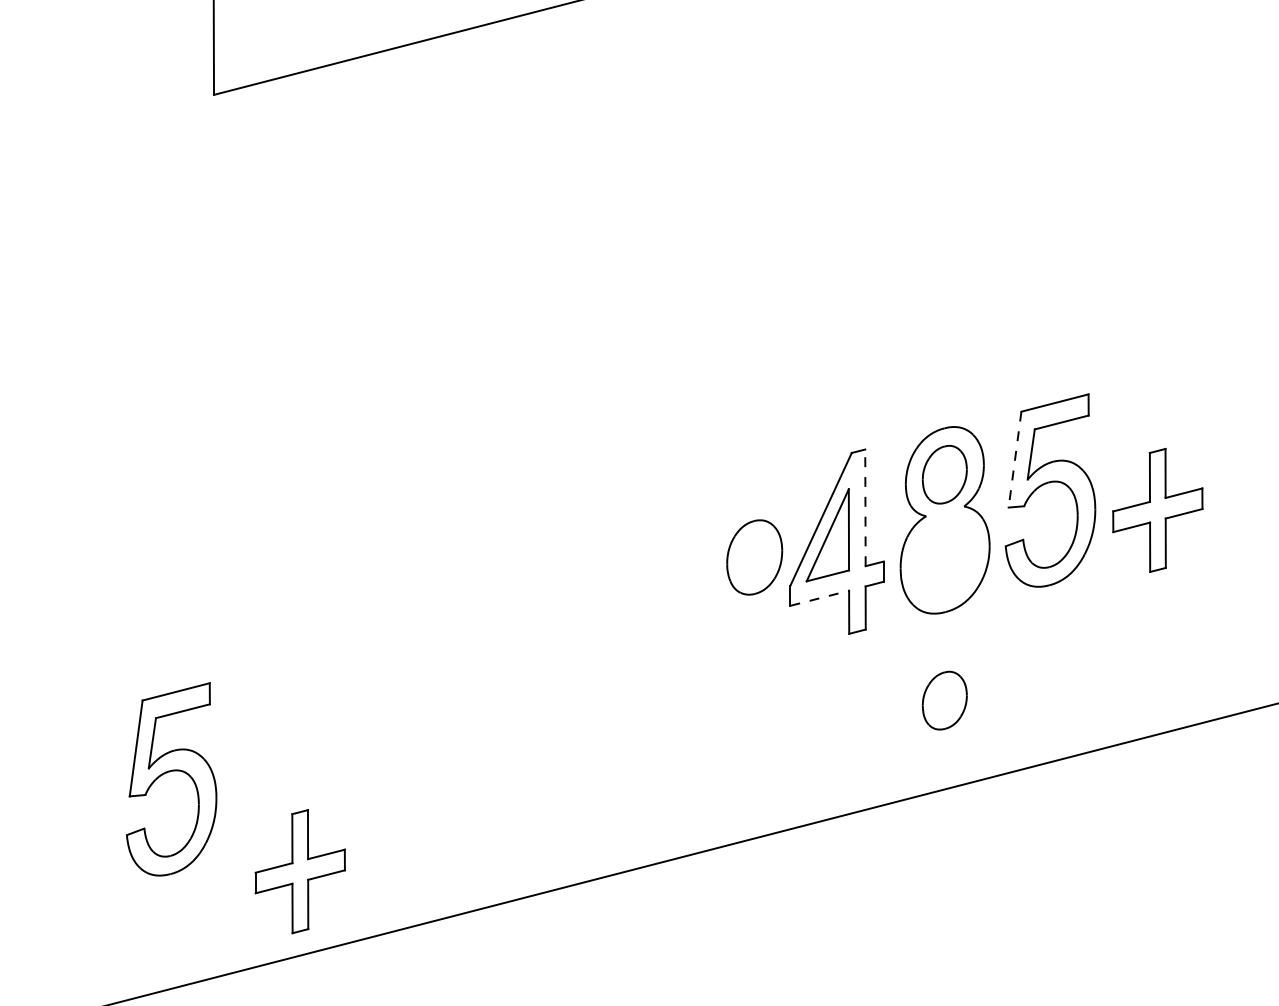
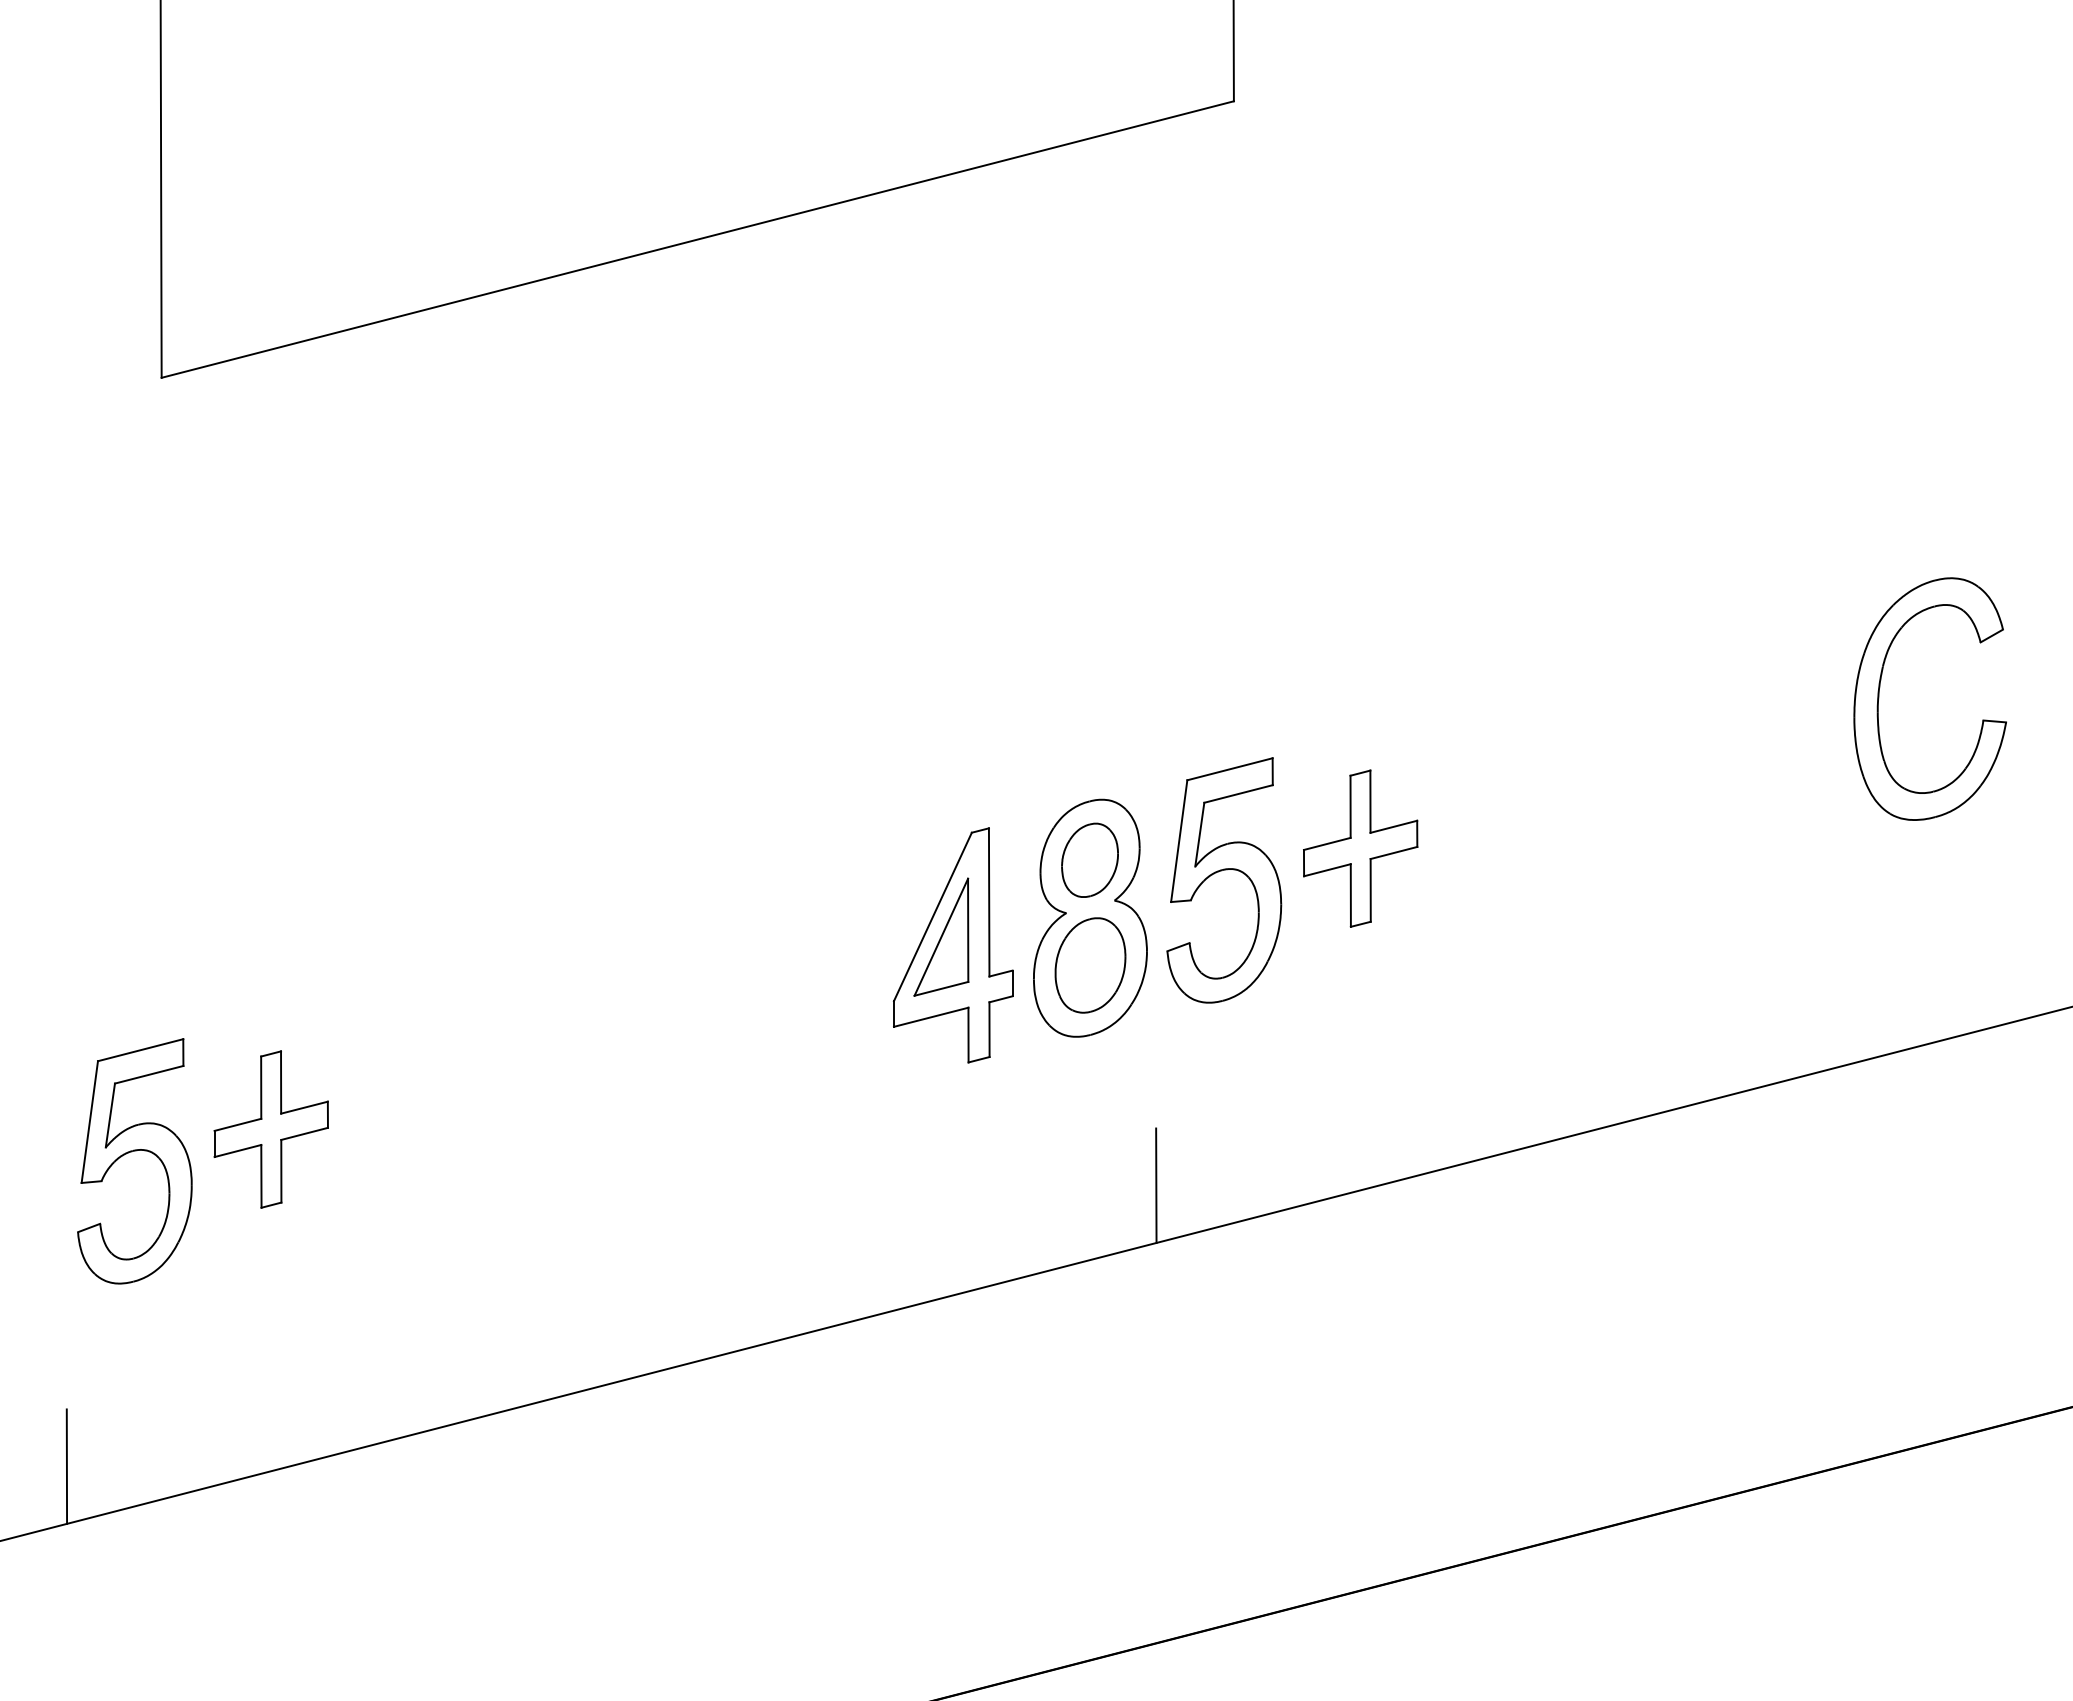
line: (1015, 459) -> (1179, 841), dashed -> solid
line: (865, 507) -> (989, 901), dashed -> solid
part: (1157, 510) -> (1360, 848), moved
part: (754, 557) -> (1090, 965), moved
line: (820, 598) -> (931, 1017), dashed -> solid
part: (944, 699) -> (1089, 1146), removed
line: (997, 730) -> (1156, 1185), added
part: (169, 772) -> (131, 1152), moved
part: (299, 871) -> (270, 1129), moved
line: (139, 951) -> (66, 1466), added

